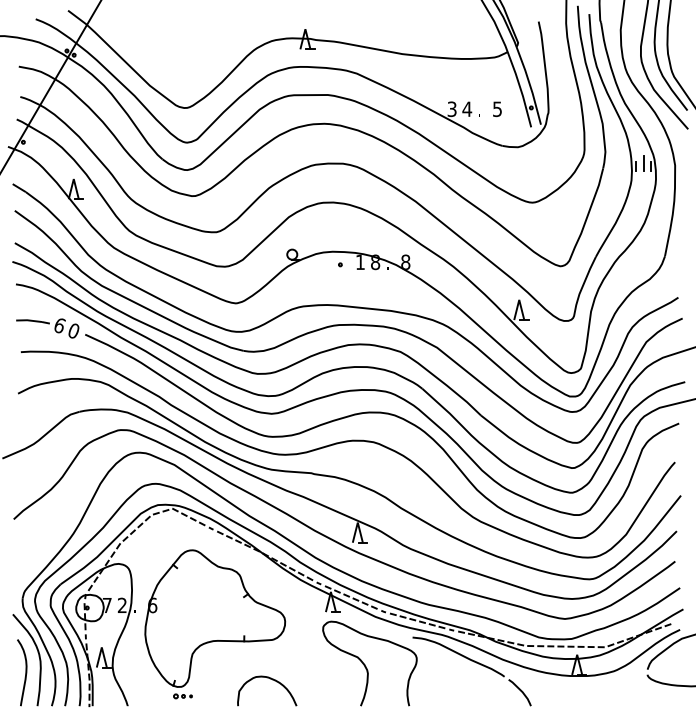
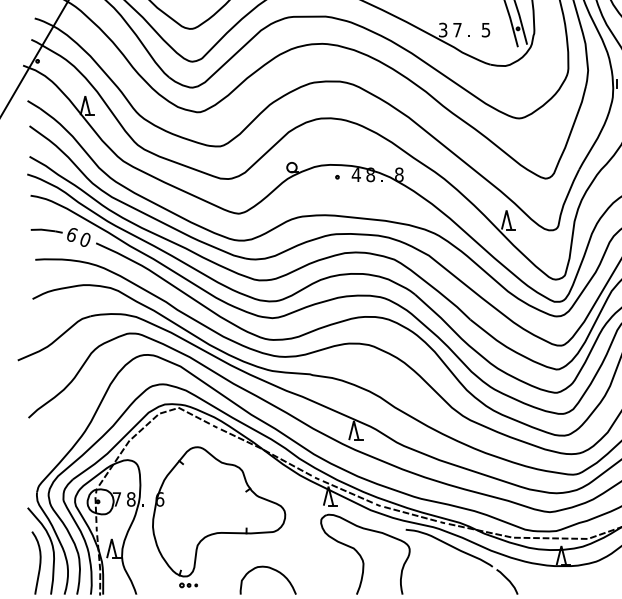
text: (467, 108) -> (457, 29), 4 -> 7
text: (360, 262) -> (356, 175), 1 -> 4
text: (121, 605) -> (130, 499), 2 -> 8

